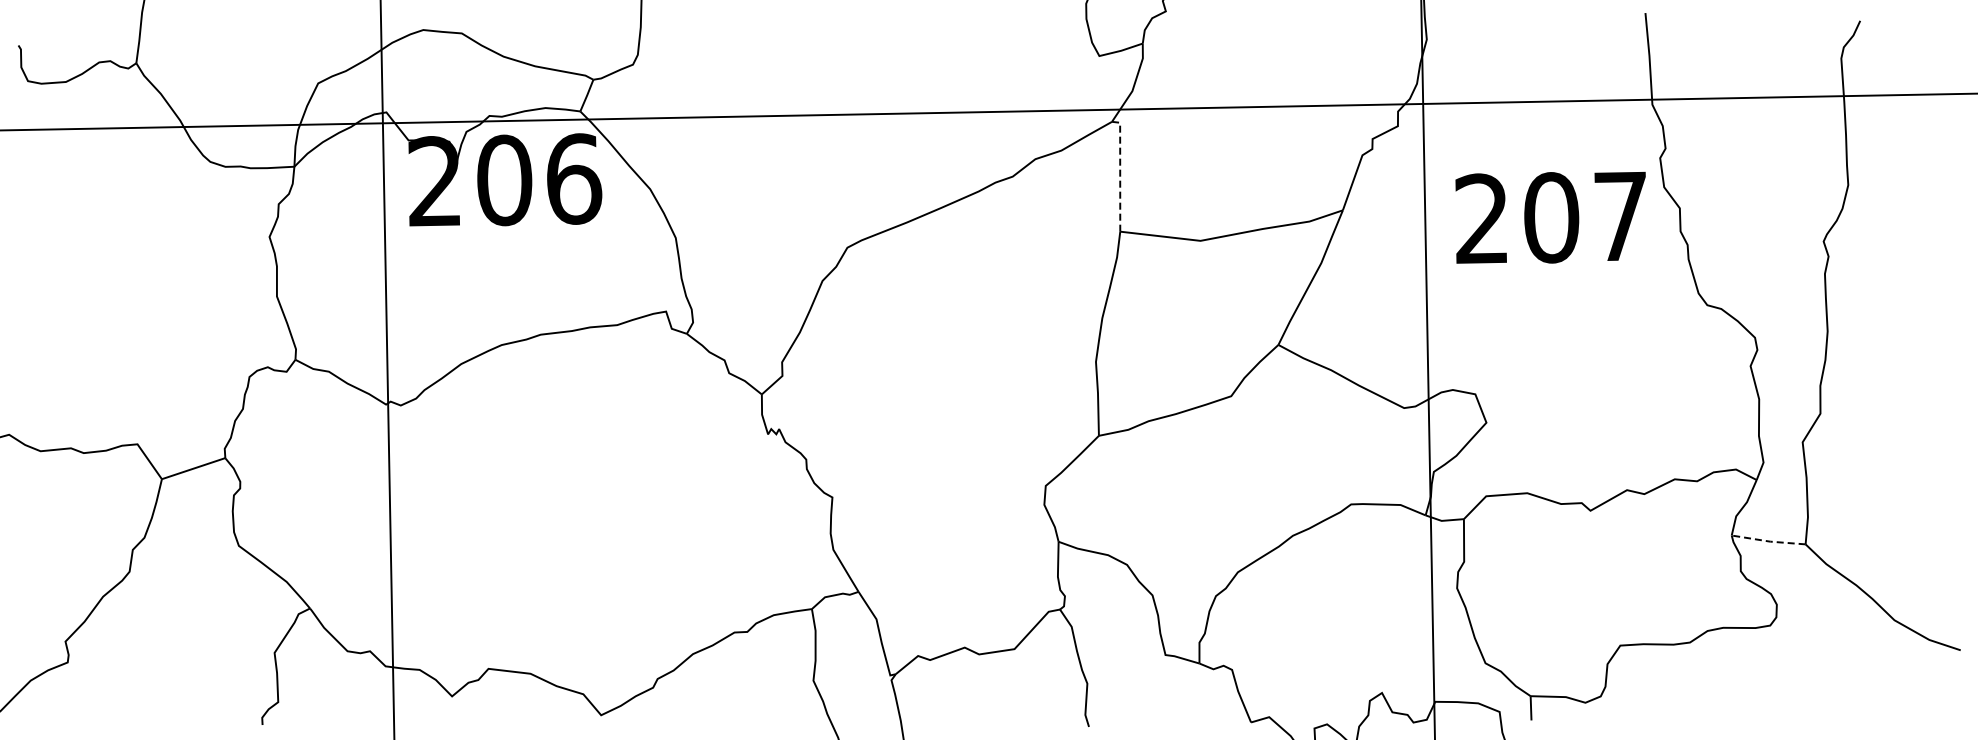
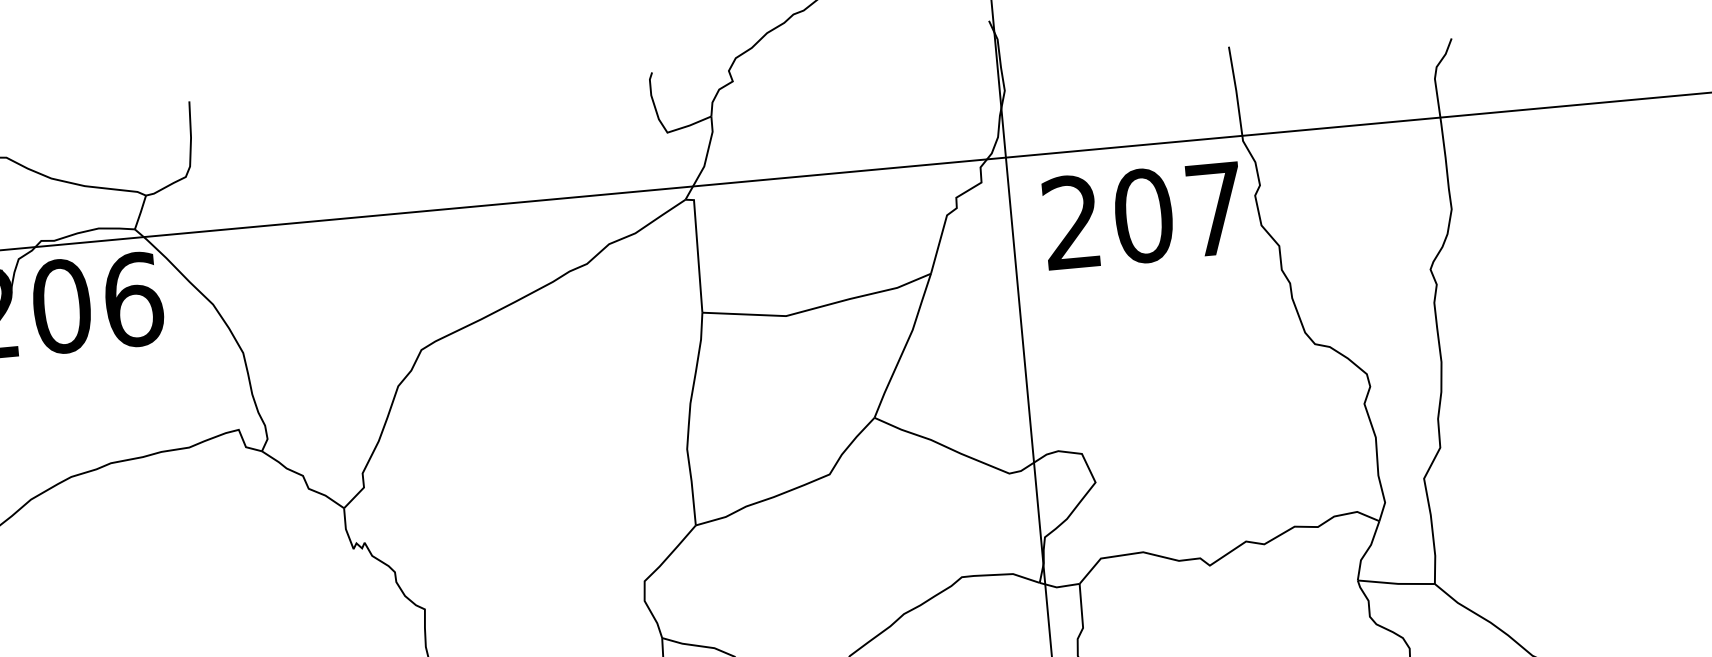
line: (1120, 171) -> (698, 250), dashed -> solid
text: (1550, 217) -> (1142, 215), moved
line: (1768, 541) -> (1396, 583), dashed -> solid

